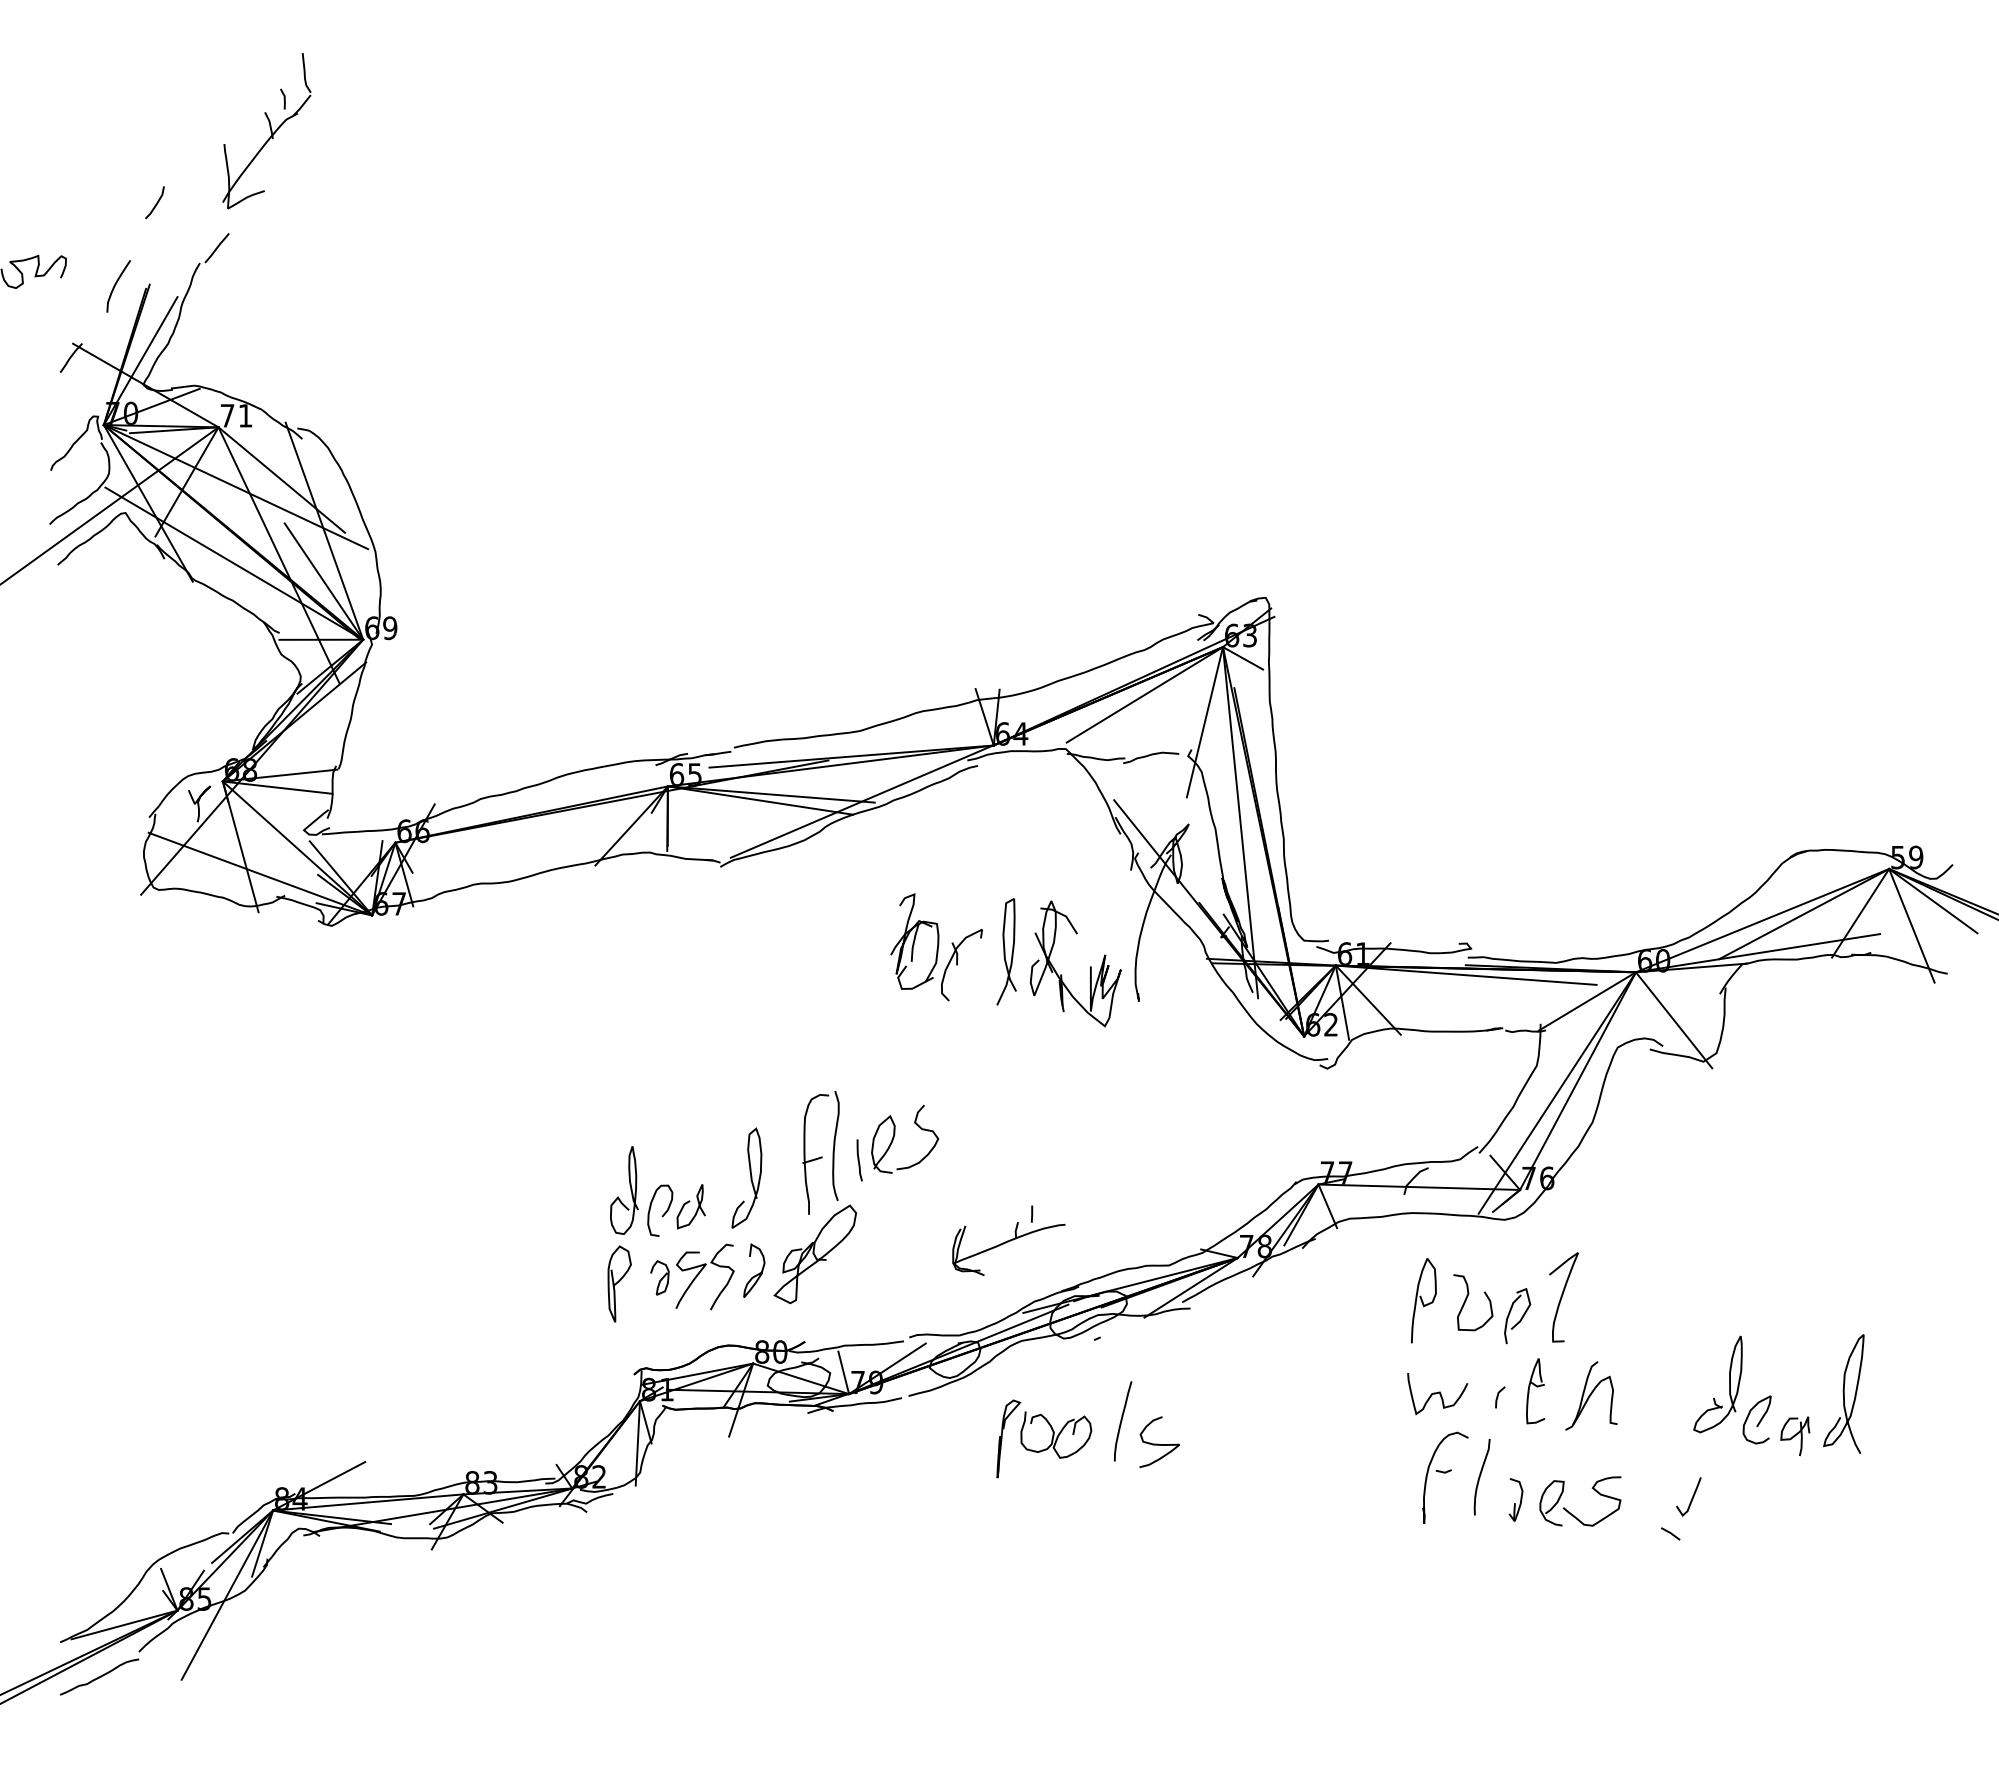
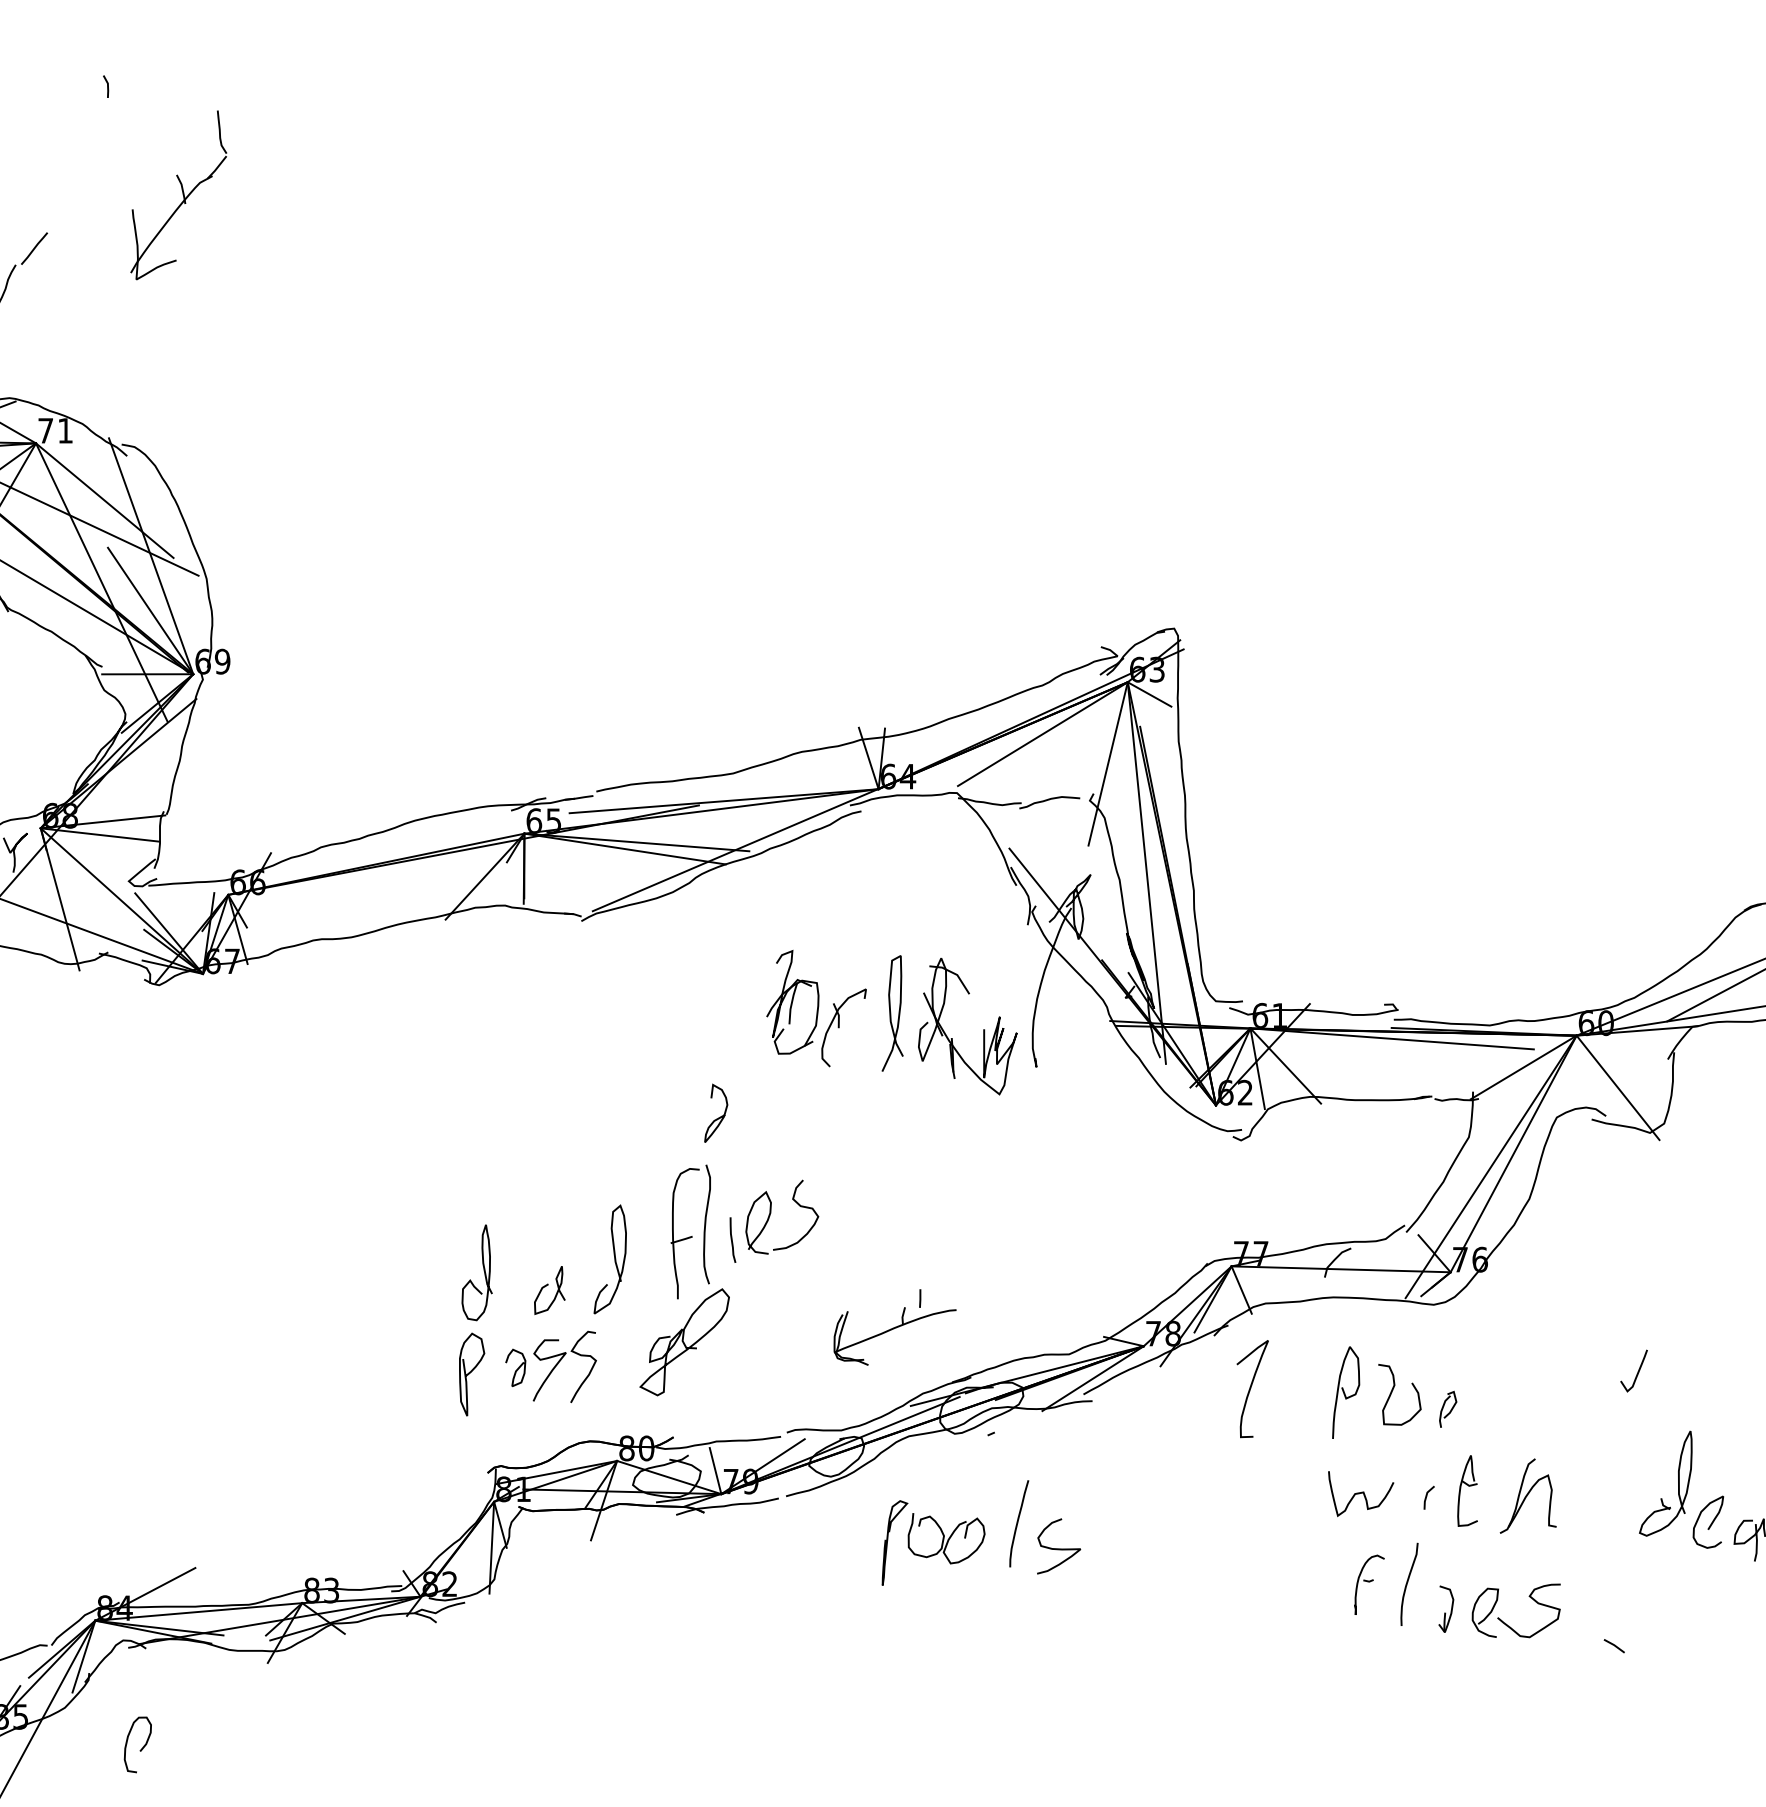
part: (266, 131) -> (178, 195), moved
curve: (663, 1213) -> (141, 1747), moved
curve: (757, 1273) -> (719, 1116), moved
curve: (1562, 1297) -> (1251, 1389), moved
part: (1517, 1316) -> (1447, 1409), size x0.6
part: (1445, 1477) -> (1369, 1584), size x0.6
curve: (1691, 1498) -> (1637, 1372), moved

